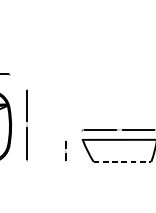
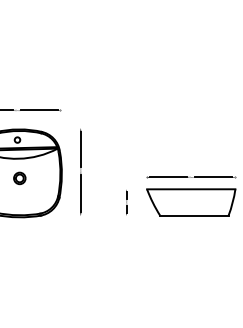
line: (122, 161) -> (194, 215), dashed -> solid

